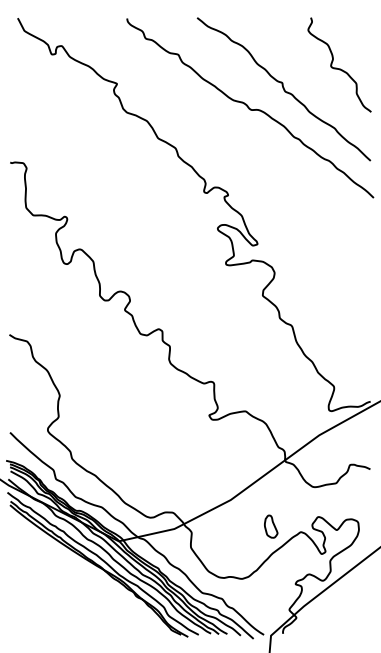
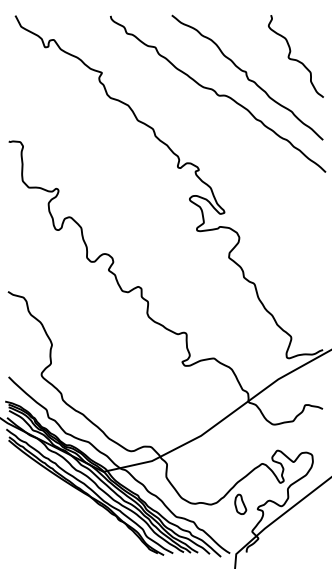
part: (271, 526) -> (241, 504), moved

